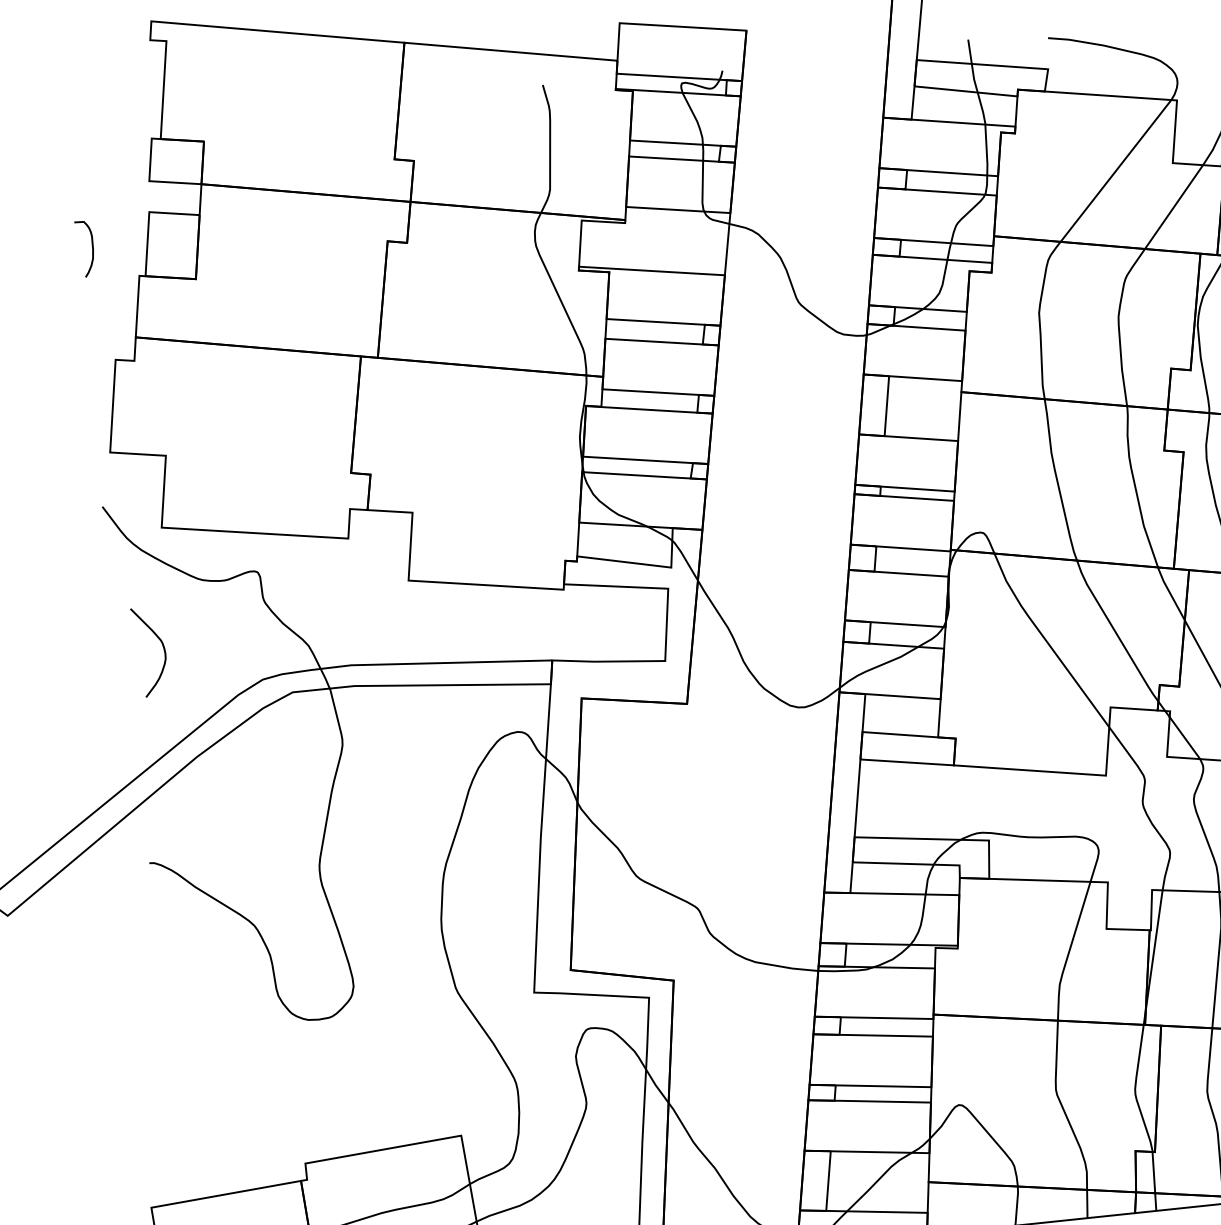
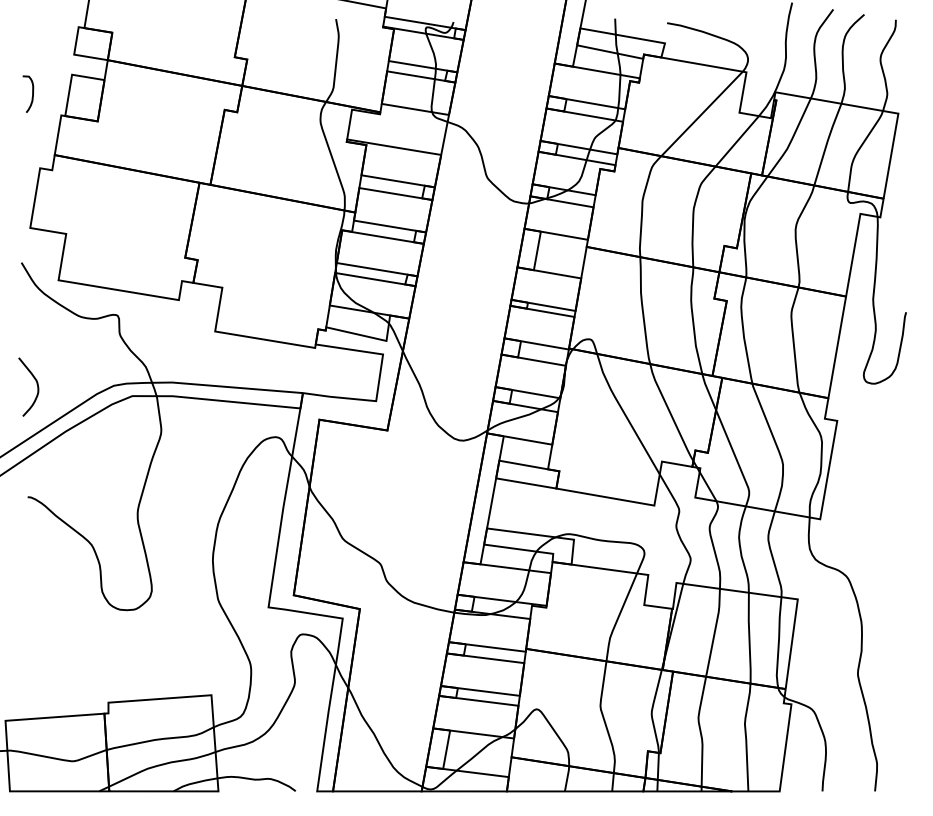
curve: (161, 646) -> (36, 384), moved

